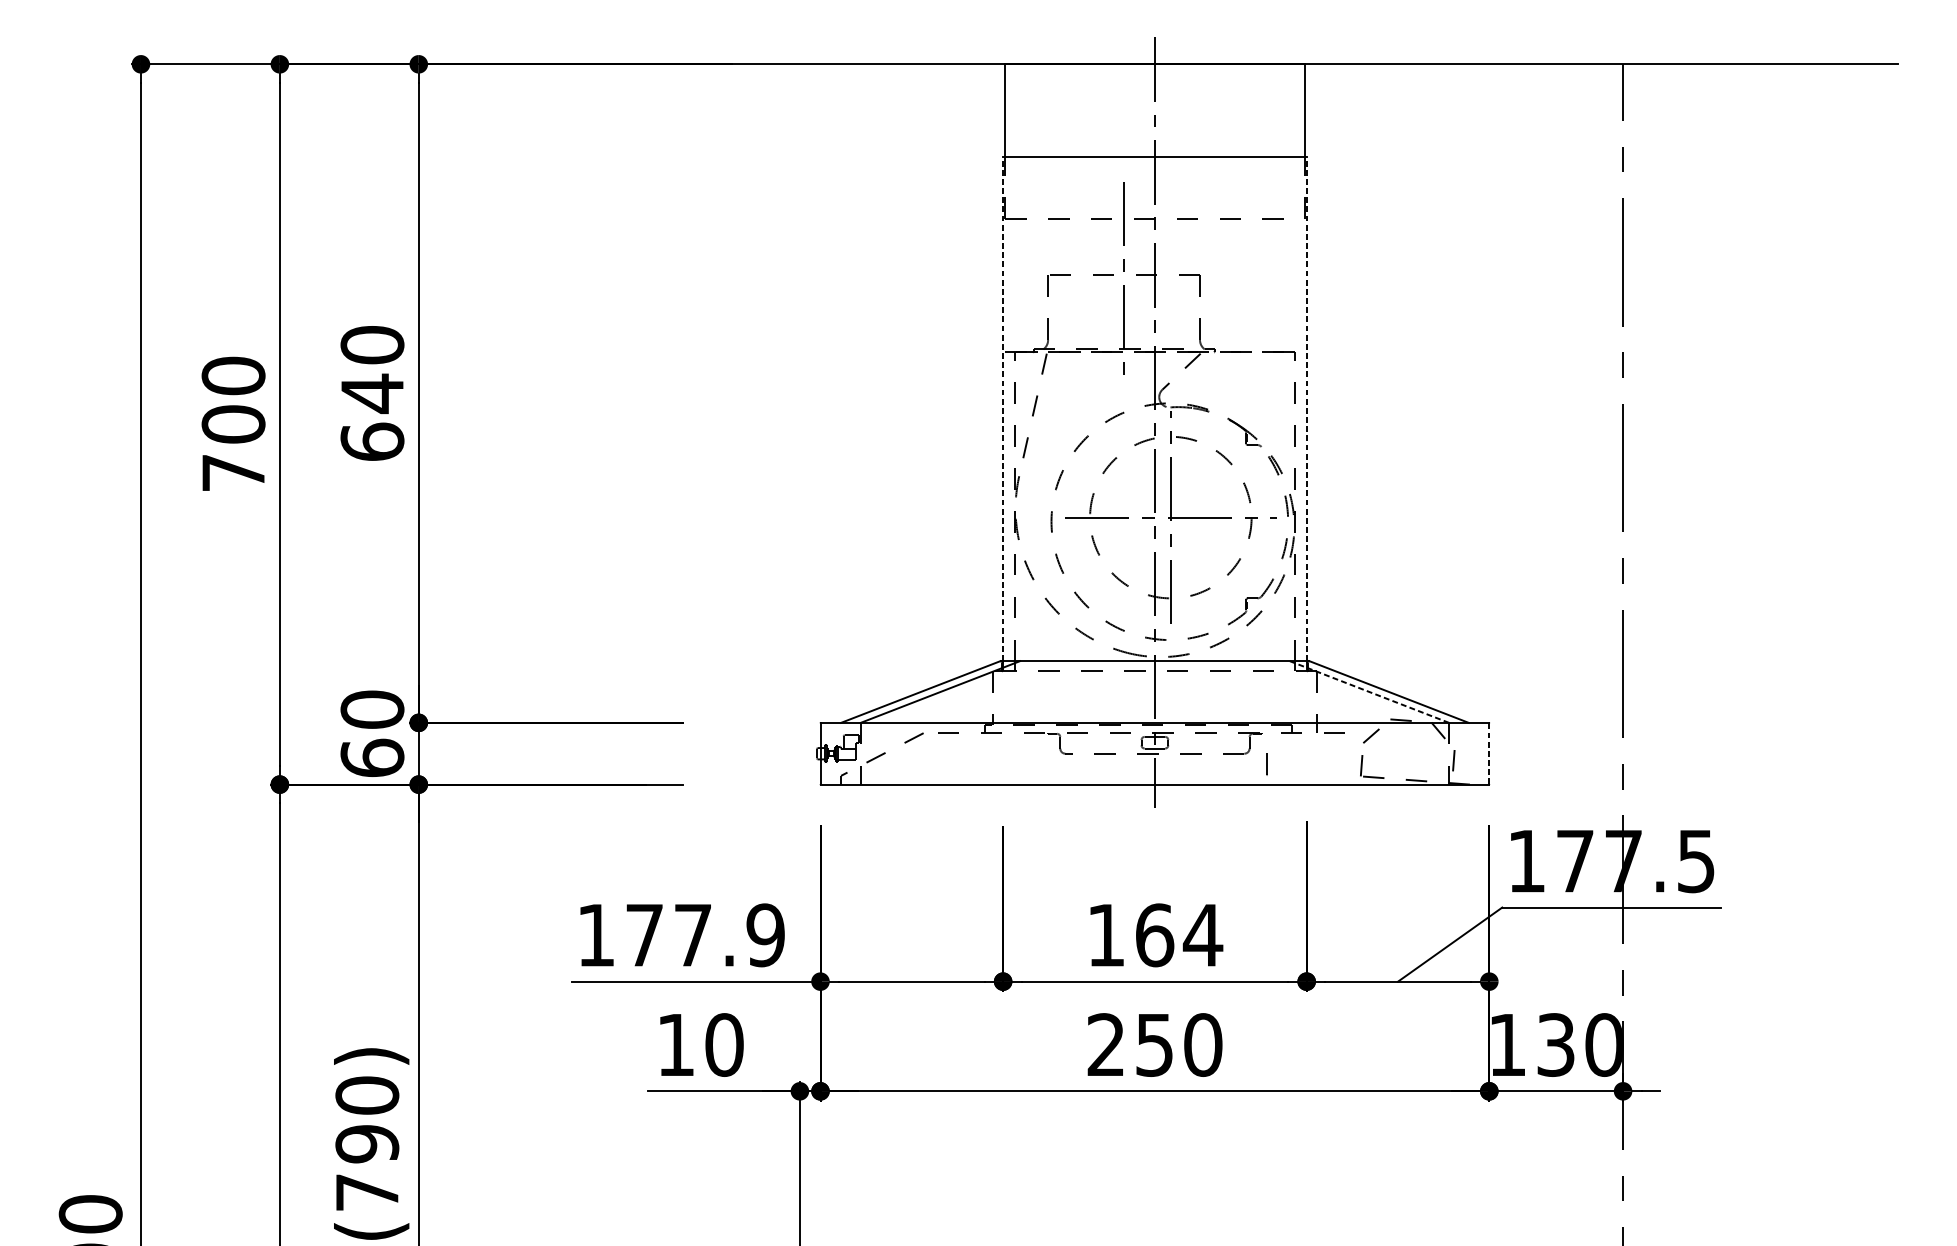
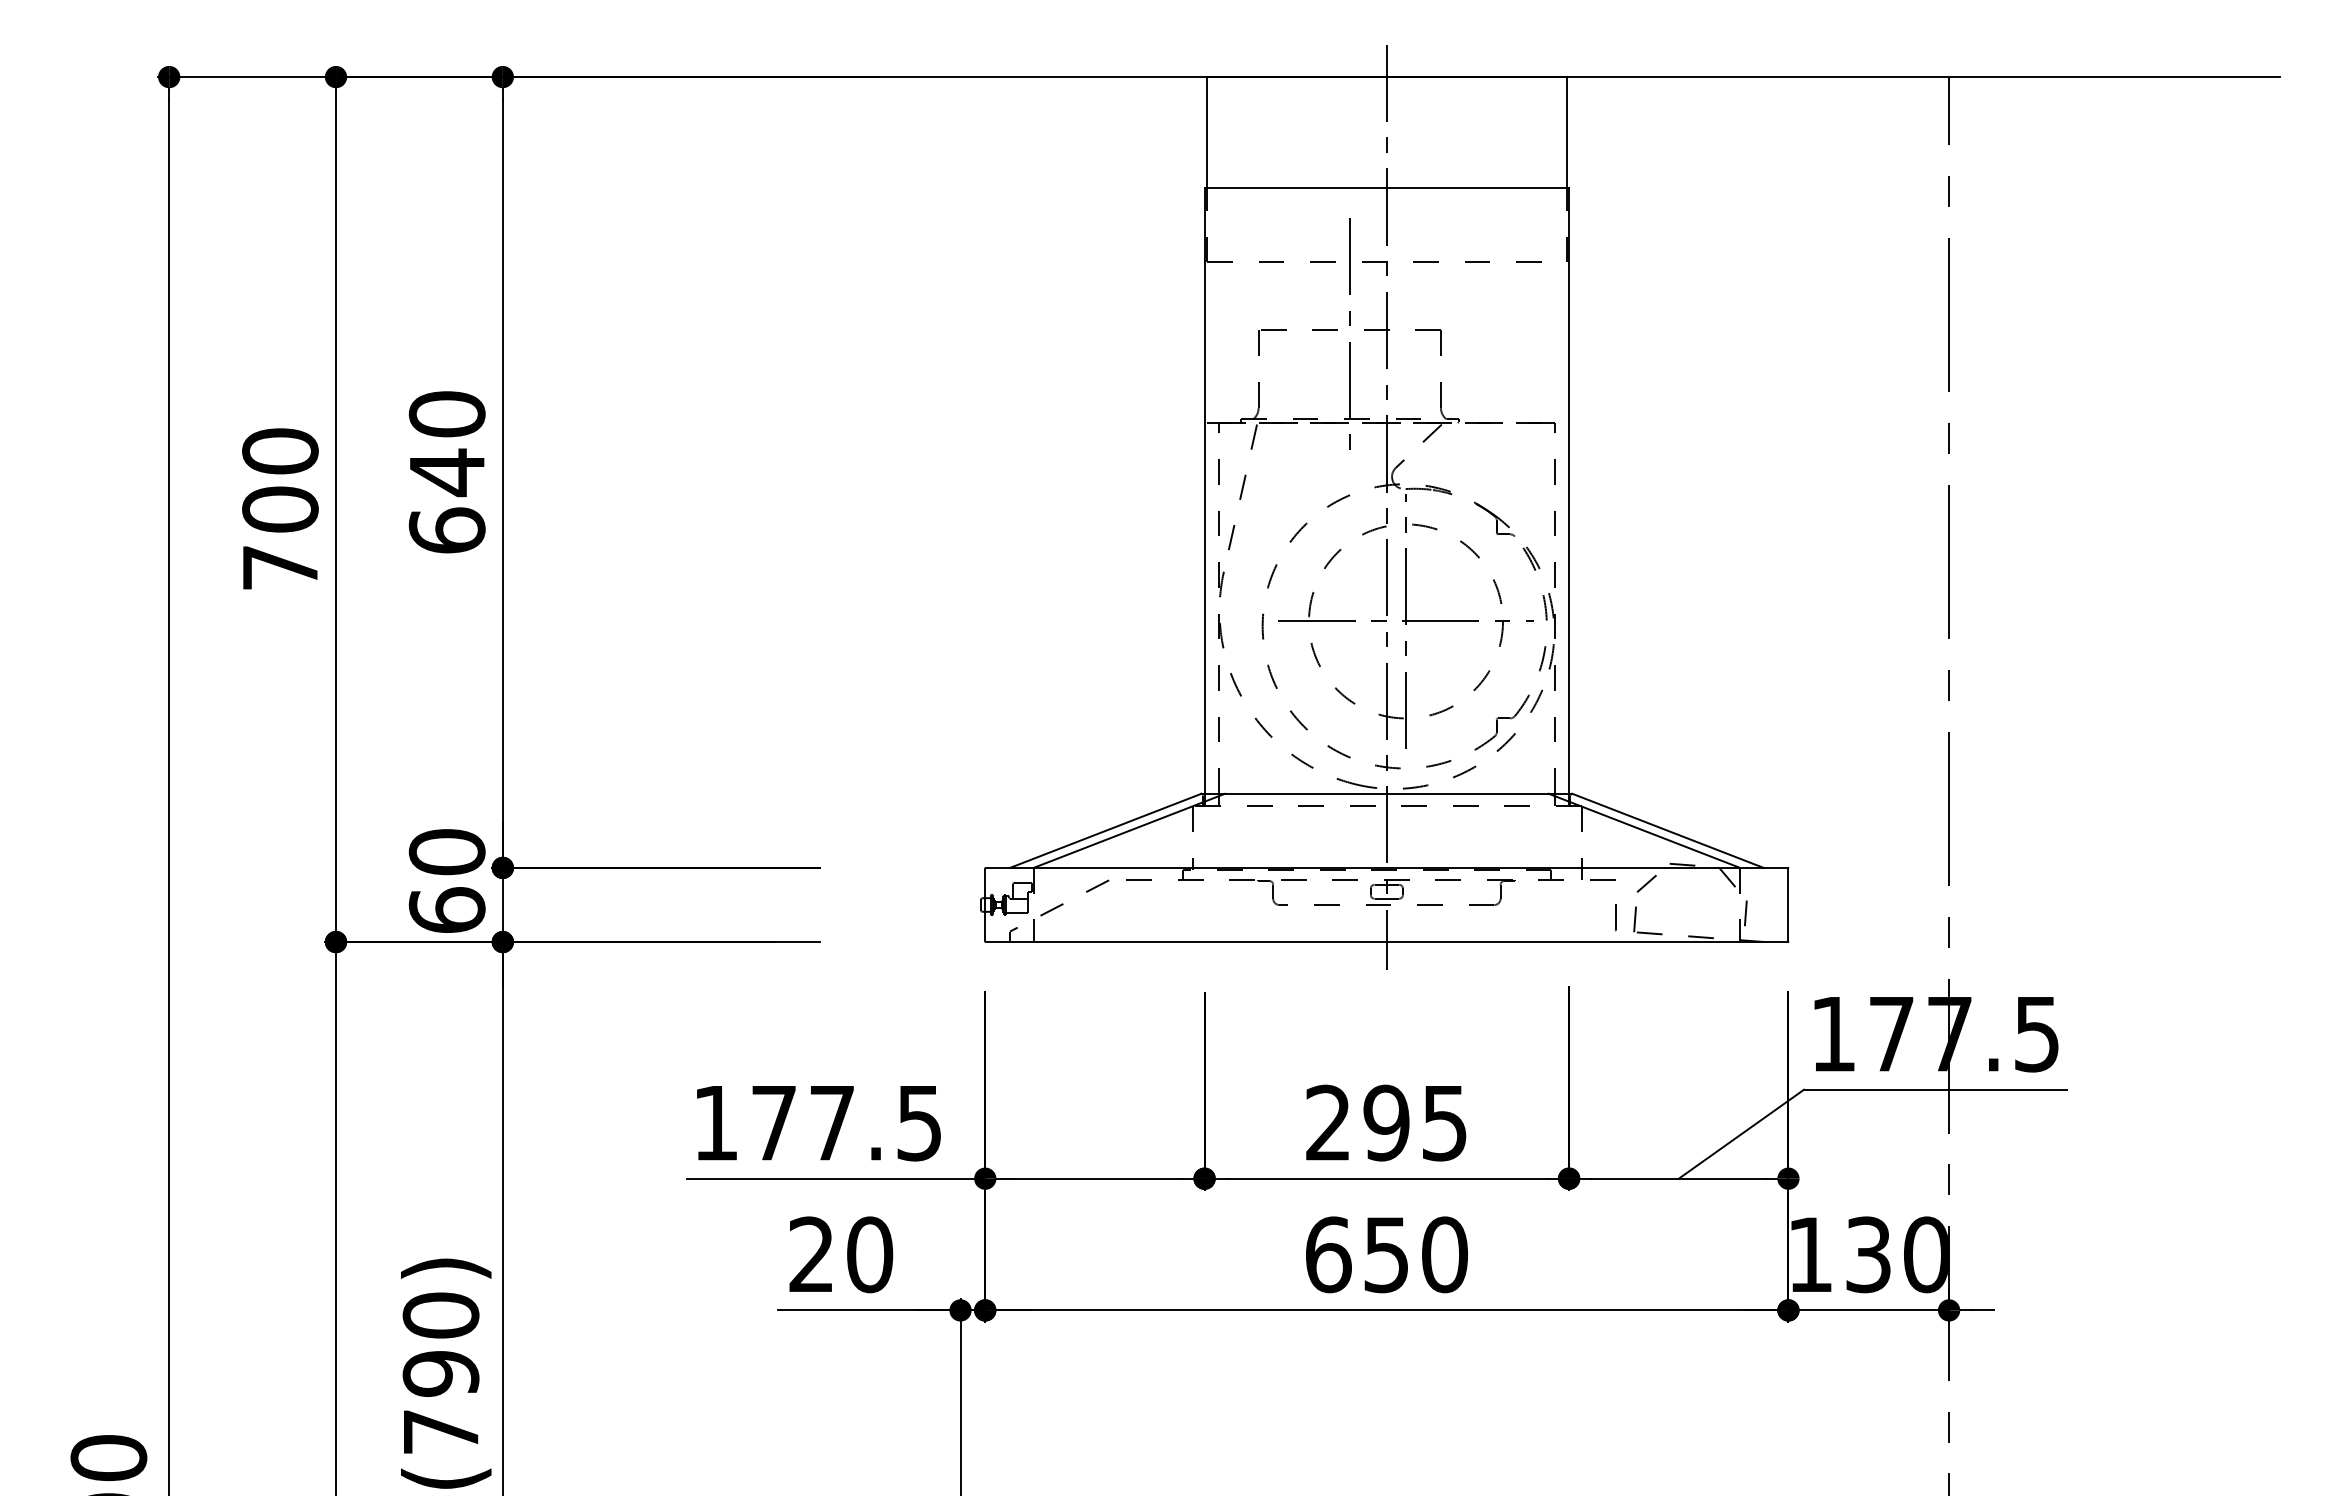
line: (1003, 409) -> (1204, 491), dashed -> solid
line: (1307, 409) -> (1569, 491), dashed -> solid
line: (1369, 691) -> (1644, 830), dashed -> solid
line: (1489, 754) -> (1788, 905), dashed -> solid
line: (1267, 764) -> (1615, 917), moved
text: (765, 934) -> (919, 1122), 177.9 -> 177.5
text: (1155, 934) -> (1387, 1122), 164 -> 295
text: (674, 1043) -> (810, 1253), 10 -> 20
text: (1106, 1044) -> (1328, 1254), 250 -> 650

